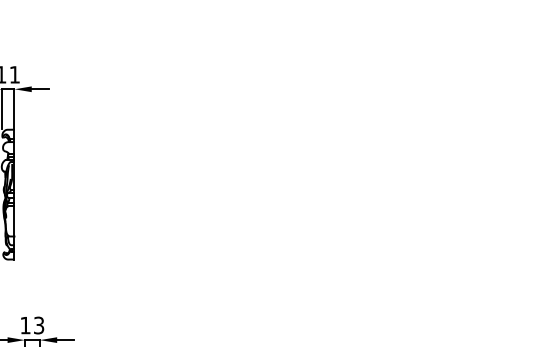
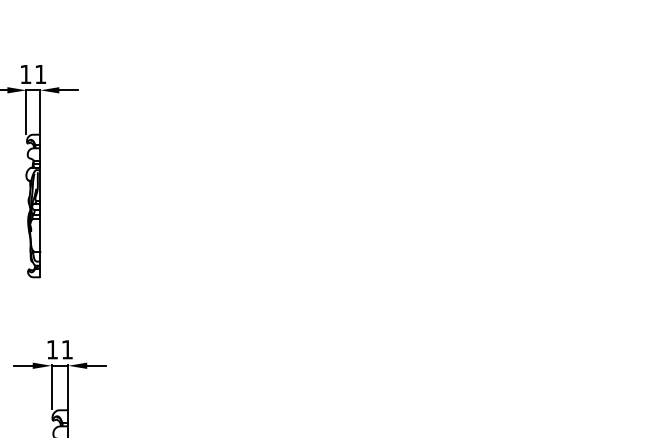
text: (38, 325) -> (66, 349), 13 -> 11

